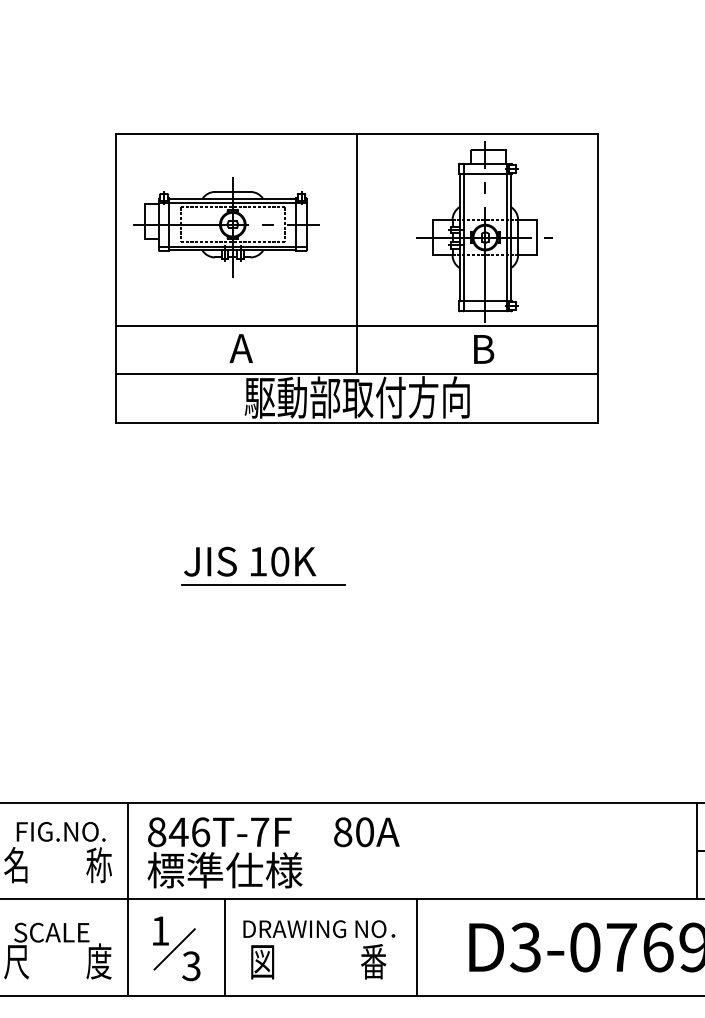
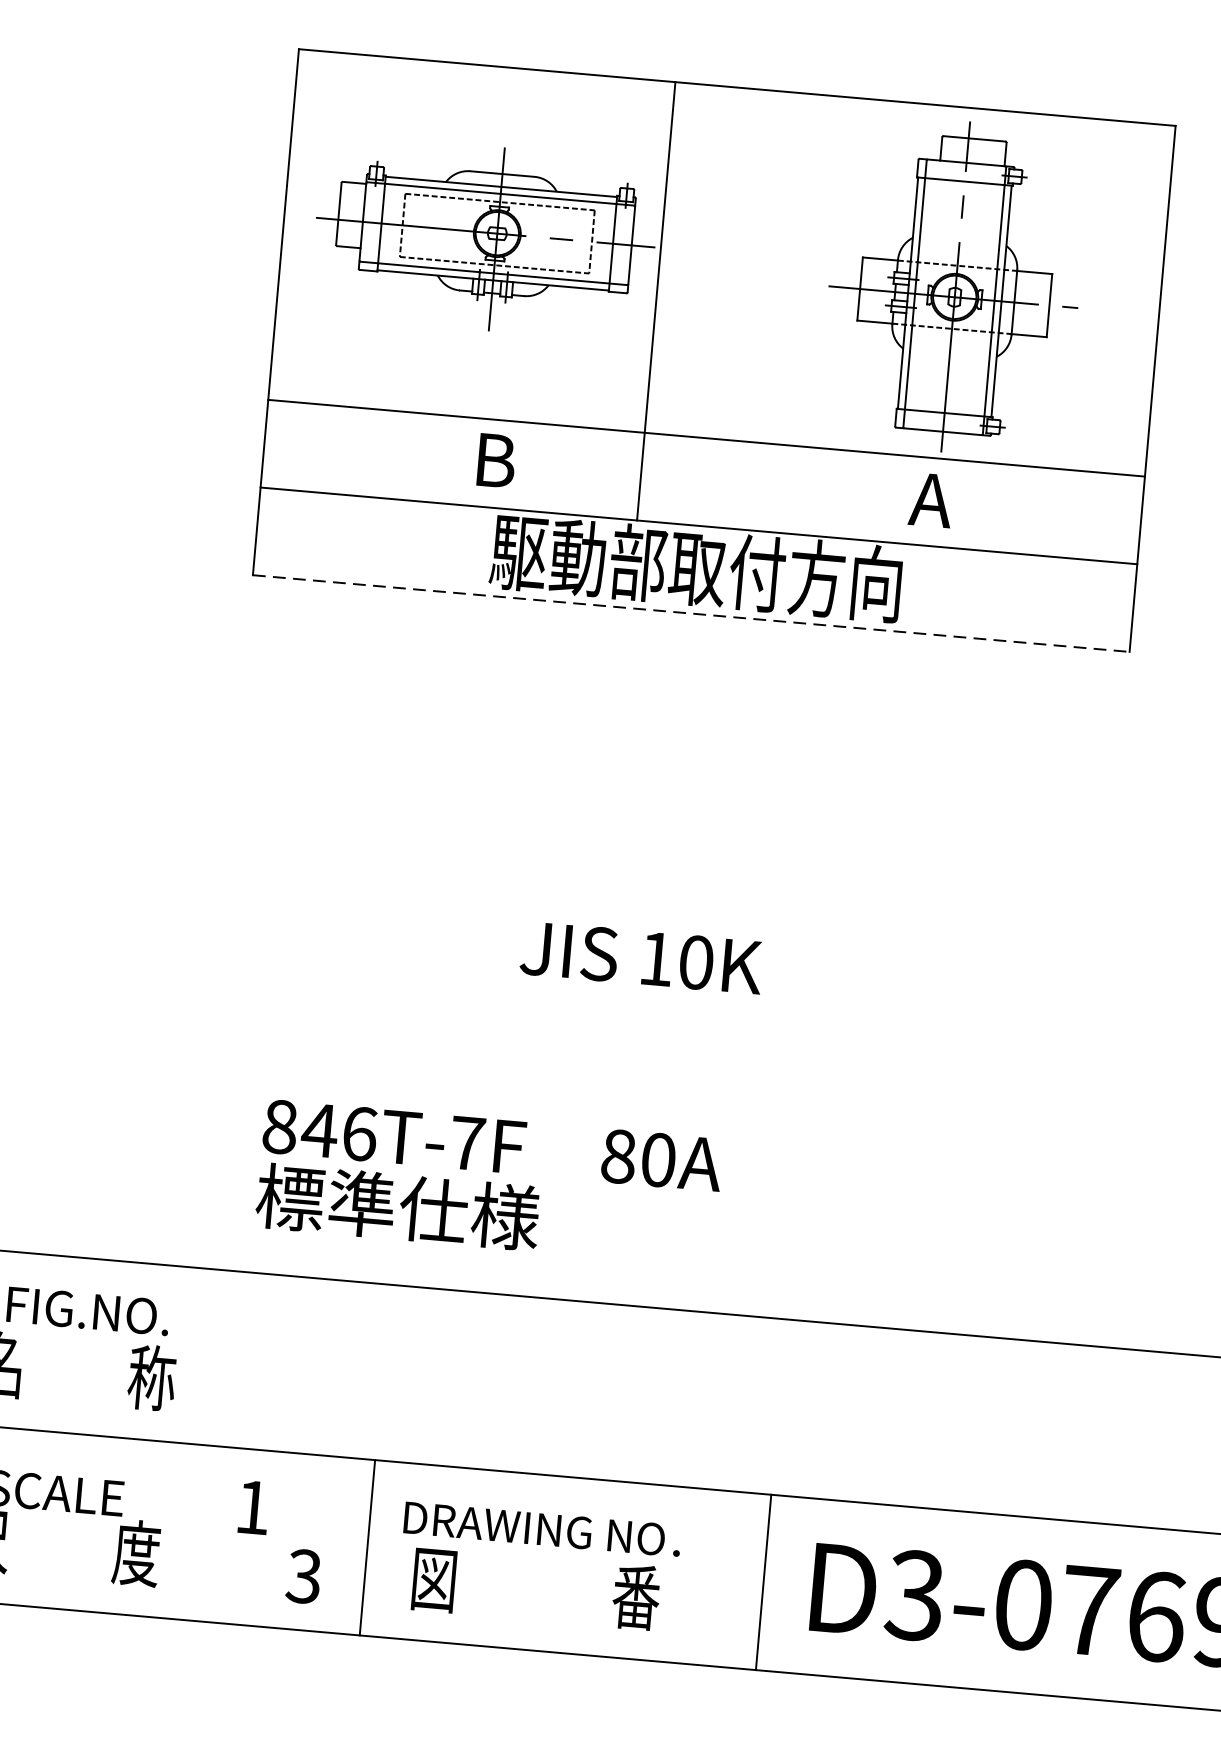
line: (356, 253) -> (655, 300), moved
text: (241, 348) -> (493, 460), A -> B
text: (482, 349) -> (931, 500), B -> A
line: (356, 422) -> (690, 613), solid -> dashed
text: (250, 561) -> (642, 957), moved
line: (263, 585) -> (495, 895), removed
text: (273, 852) -> (488, 1182), moved
line: (128, 899) -> (200, 1445), removed
line: (417, 947) -> (763, 1582), moved
line: (174, 949) -> (275, 1543), removed

